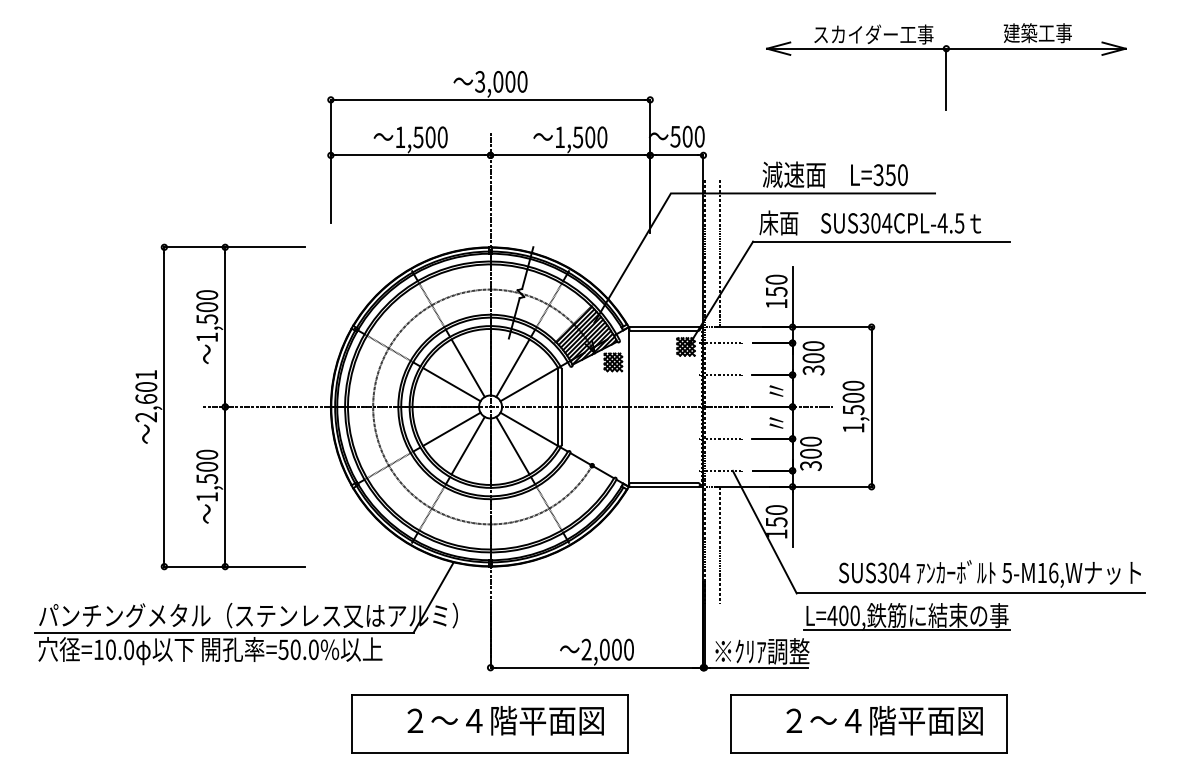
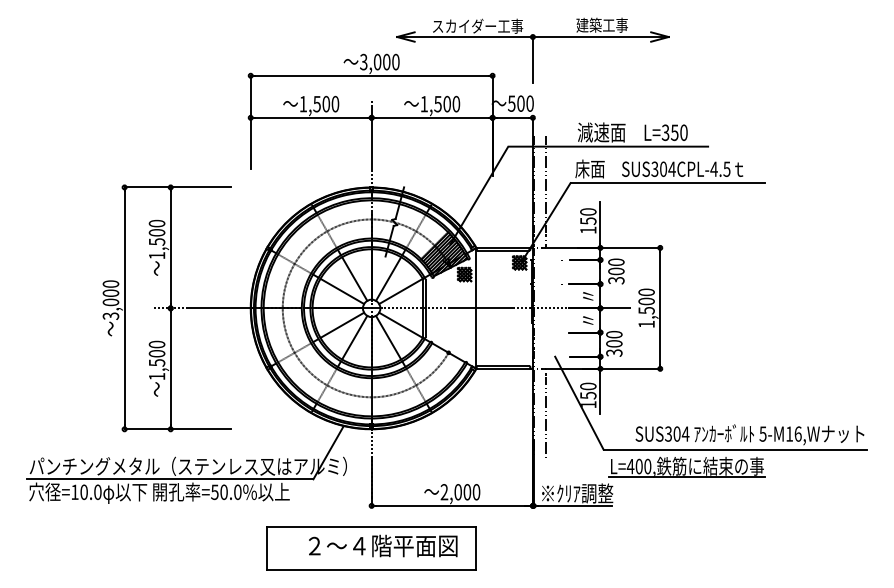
part: (945, 66) -> (532, 50), moved
text: (145, 395) -> (110, 299), 2,601 -> 3,000
part: (869, 724) -> (658, 548), removed

